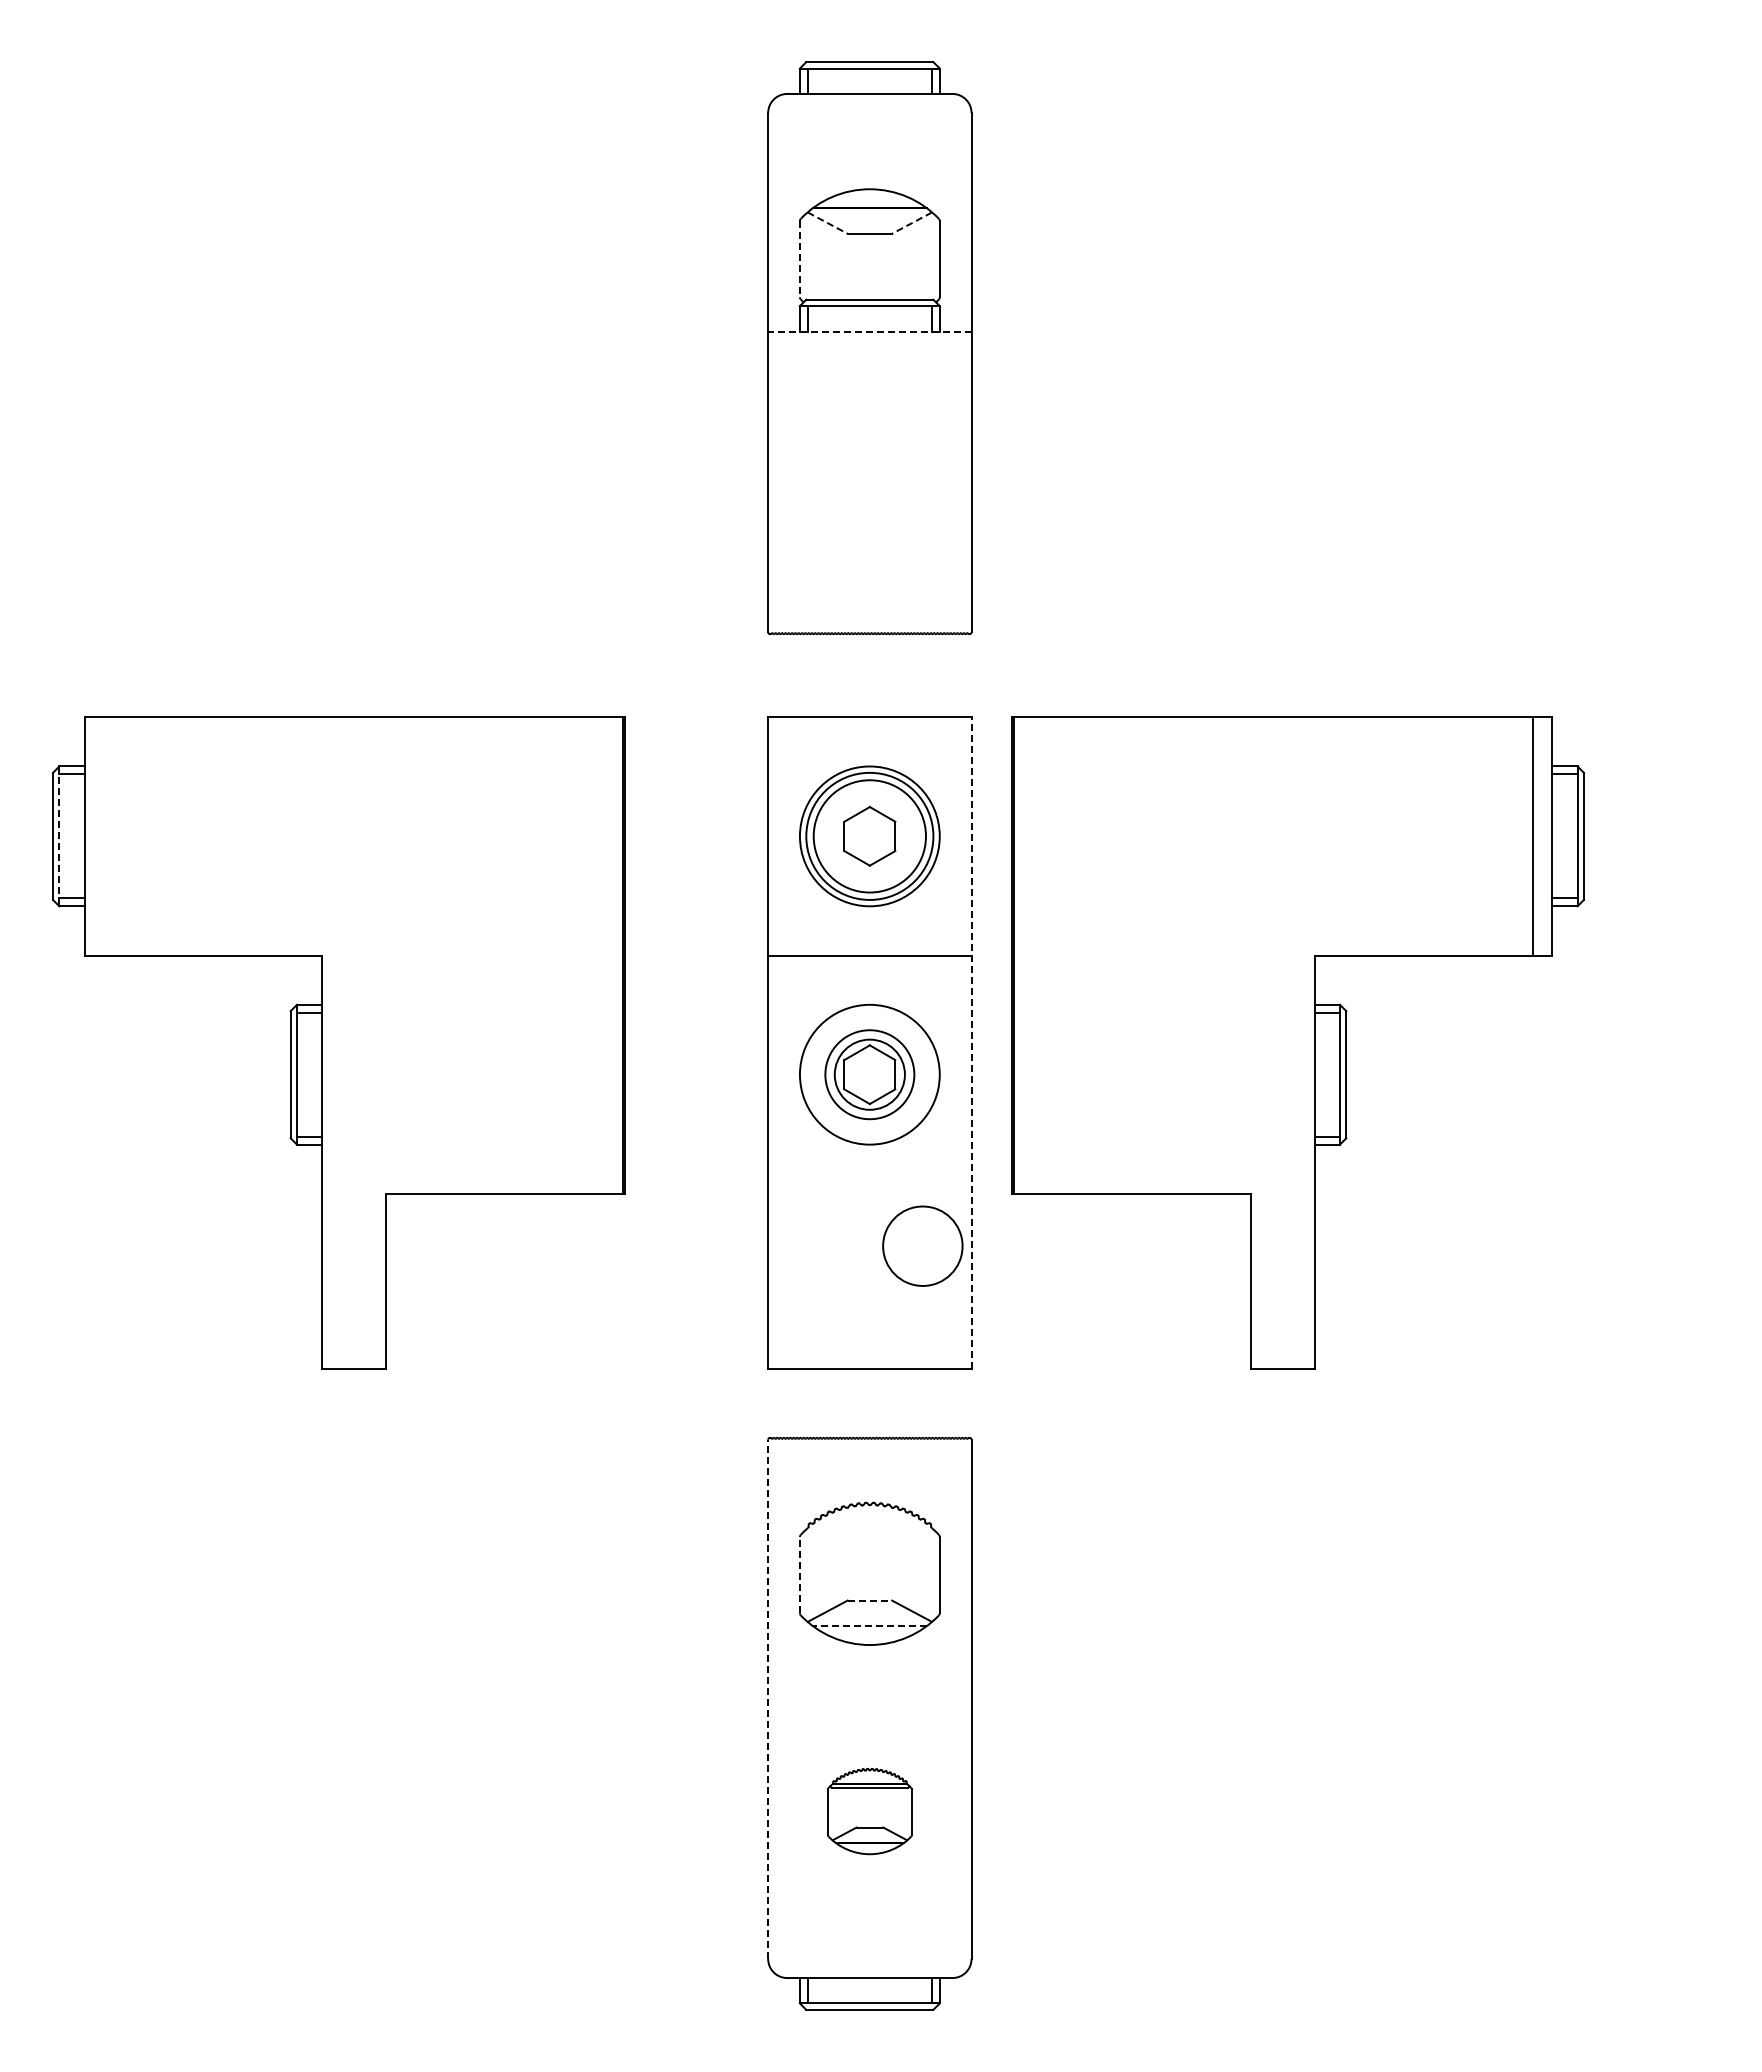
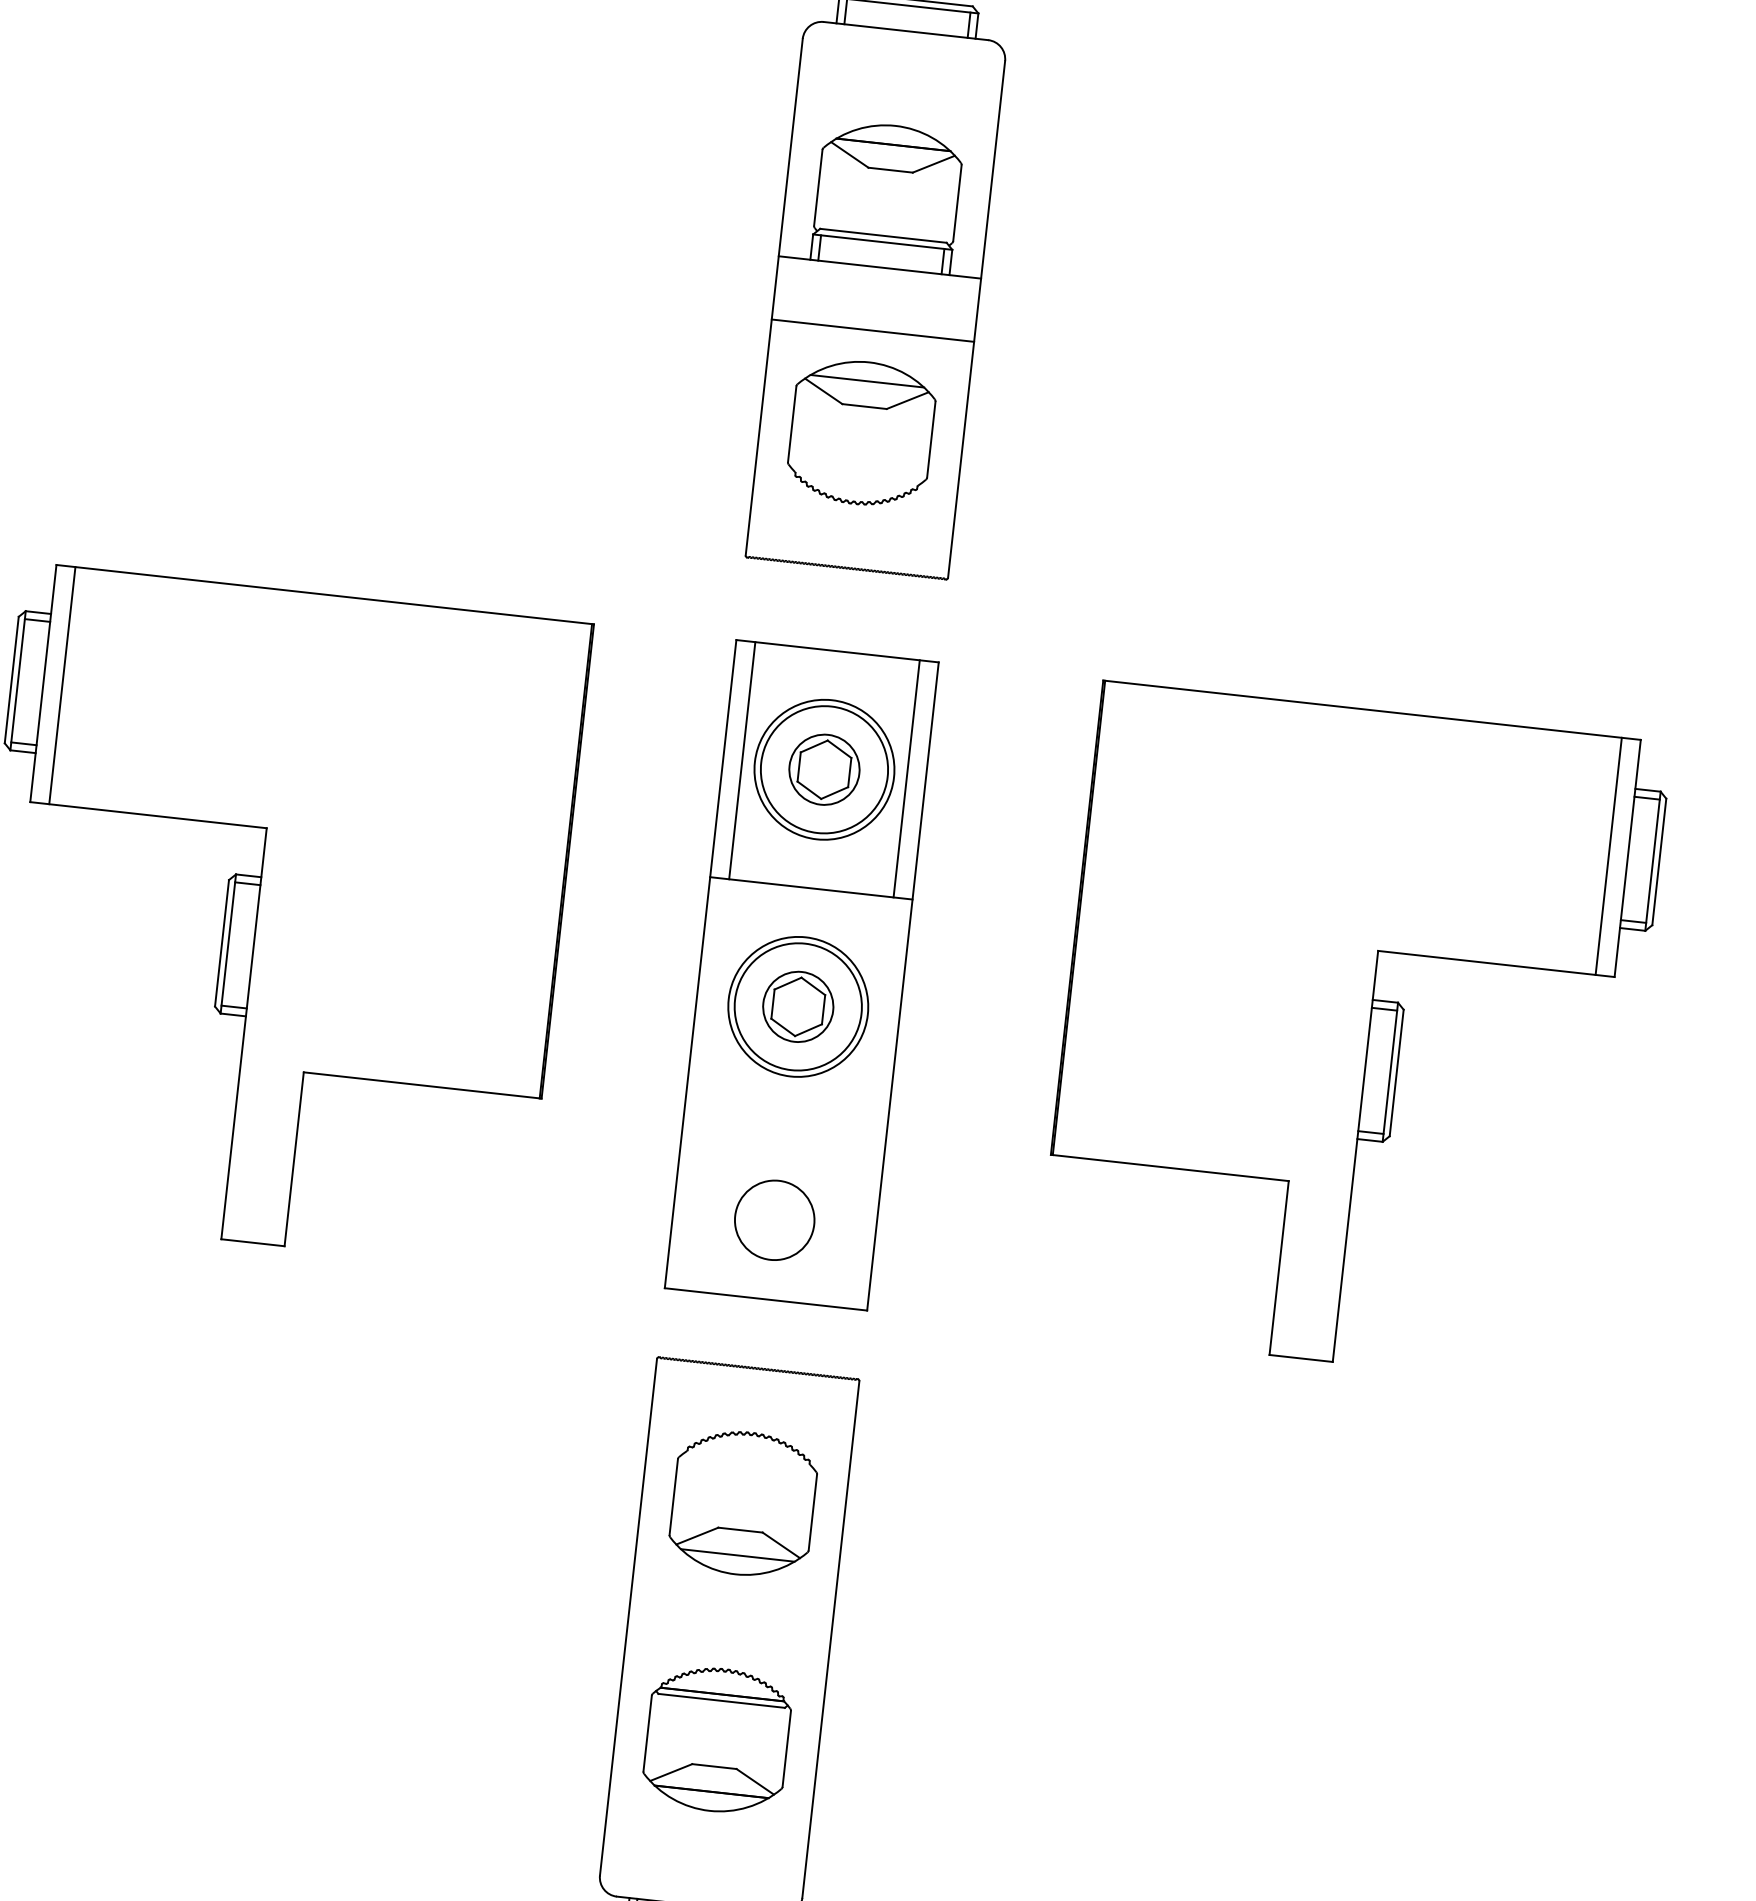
line: (827, 223) -> (849, 155), dashed -> solid
line: (912, 223) -> (934, 164), dashed -> solid
line: (799, 259) -> (817, 188), dashed -> solid
line: (869, 331) -> (879, 267), dashed -> solid
line: (869, 395) -> (872, 331), added
part: (869, 498) -> (861, 433), added
line: (59, 836) -> (18, 680), dashed -> solid
line: (103, 836) -> (61, 685), added
line: (787, 836) -> (742, 760), added
circle: (869, 836) -> (824, 769), size x0.62
line: (952, 836) -> (906, 778), added
line: (971, 1042) -> (902, 986), dashed -> solid
part: (1297, 1042) -> (1351, 1035), moved
circle: (869, 1074) -> (797, 1006), size x1.43
circle: (922, 1245) -> (774, 1219), moved
line: (799, 1574) -> (673, 1496), dashed -> solid
line: (870, 1600) -> (741, 1530), dashed -> solid
line: (869, 1626) -> (737, 1555), dashed -> solid
line: (768, 1699) -> (628, 1617), dashed -> solid
part: (869, 1811) -> (717, 1739), size x1.67

